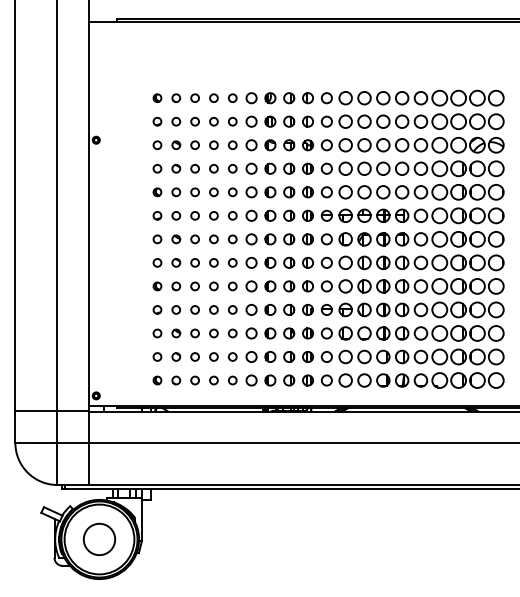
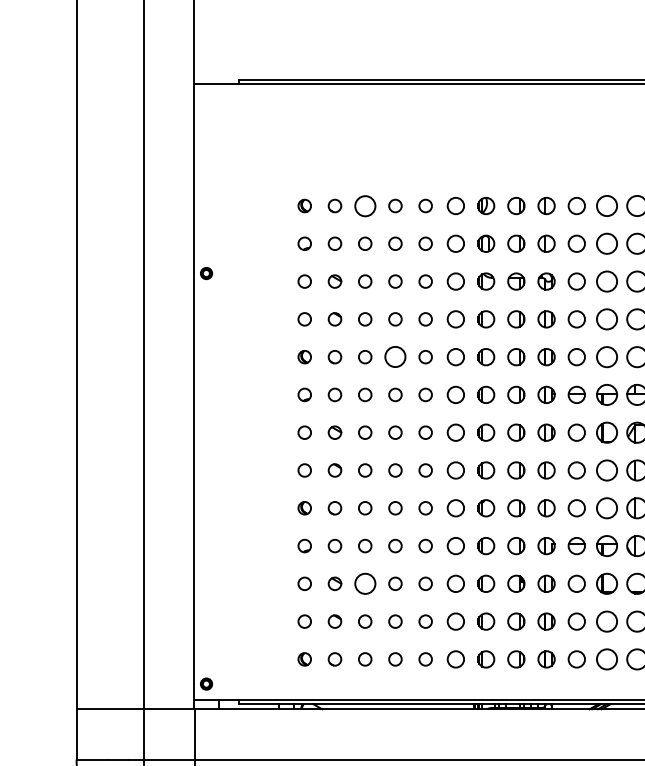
circle: (194, 97) -> (364, 204), size x1.6
circle: (213, 192) -> (394, 357), size x1.6
circle: (194, 333) -> (364, 583), size x1.6

